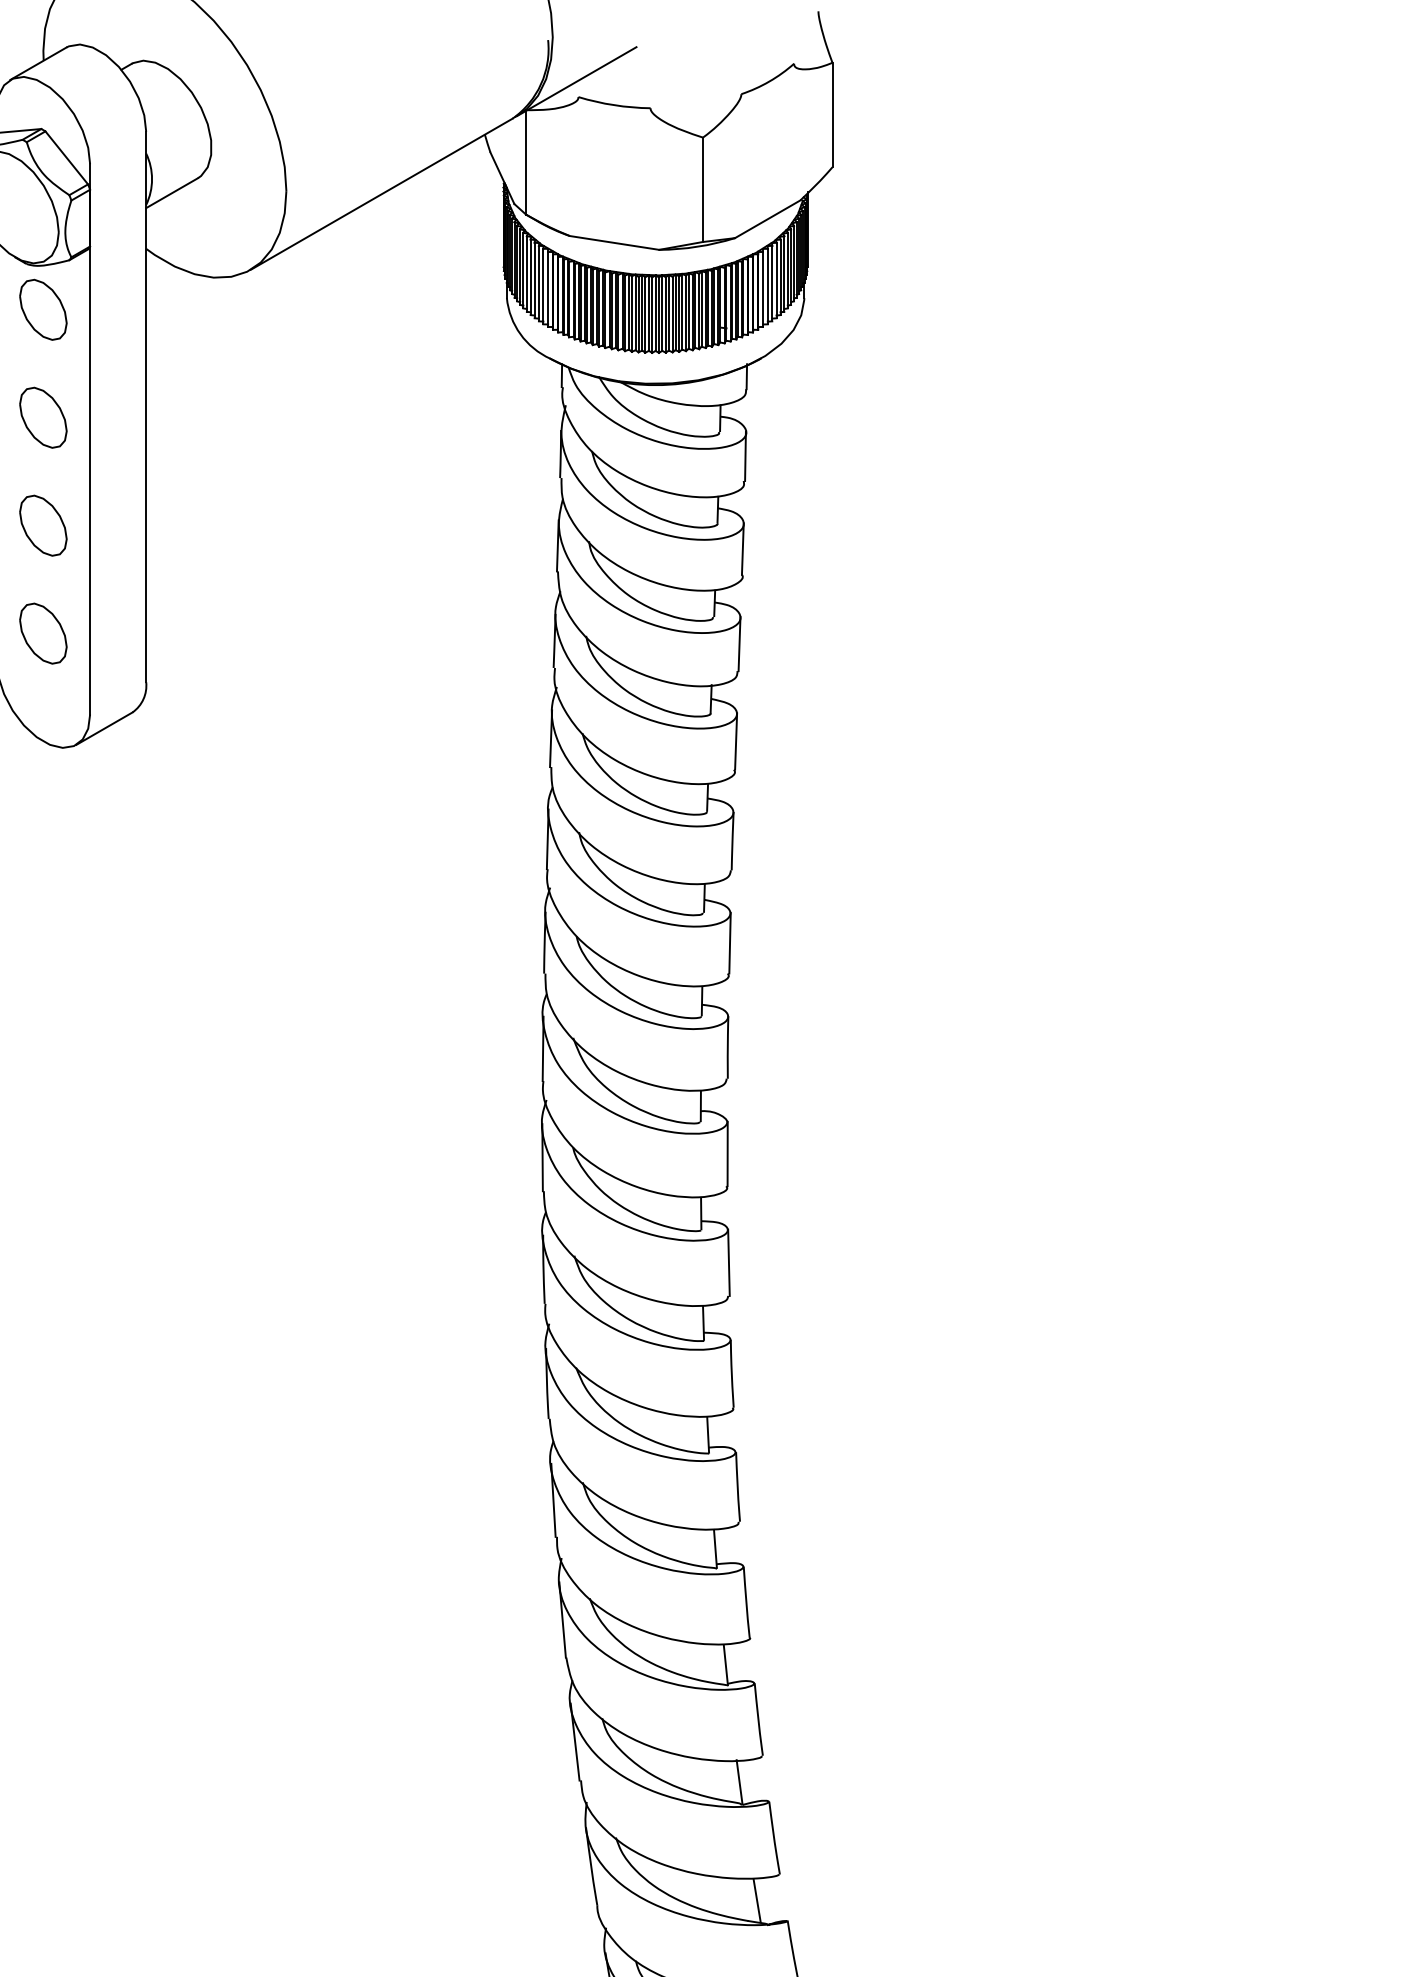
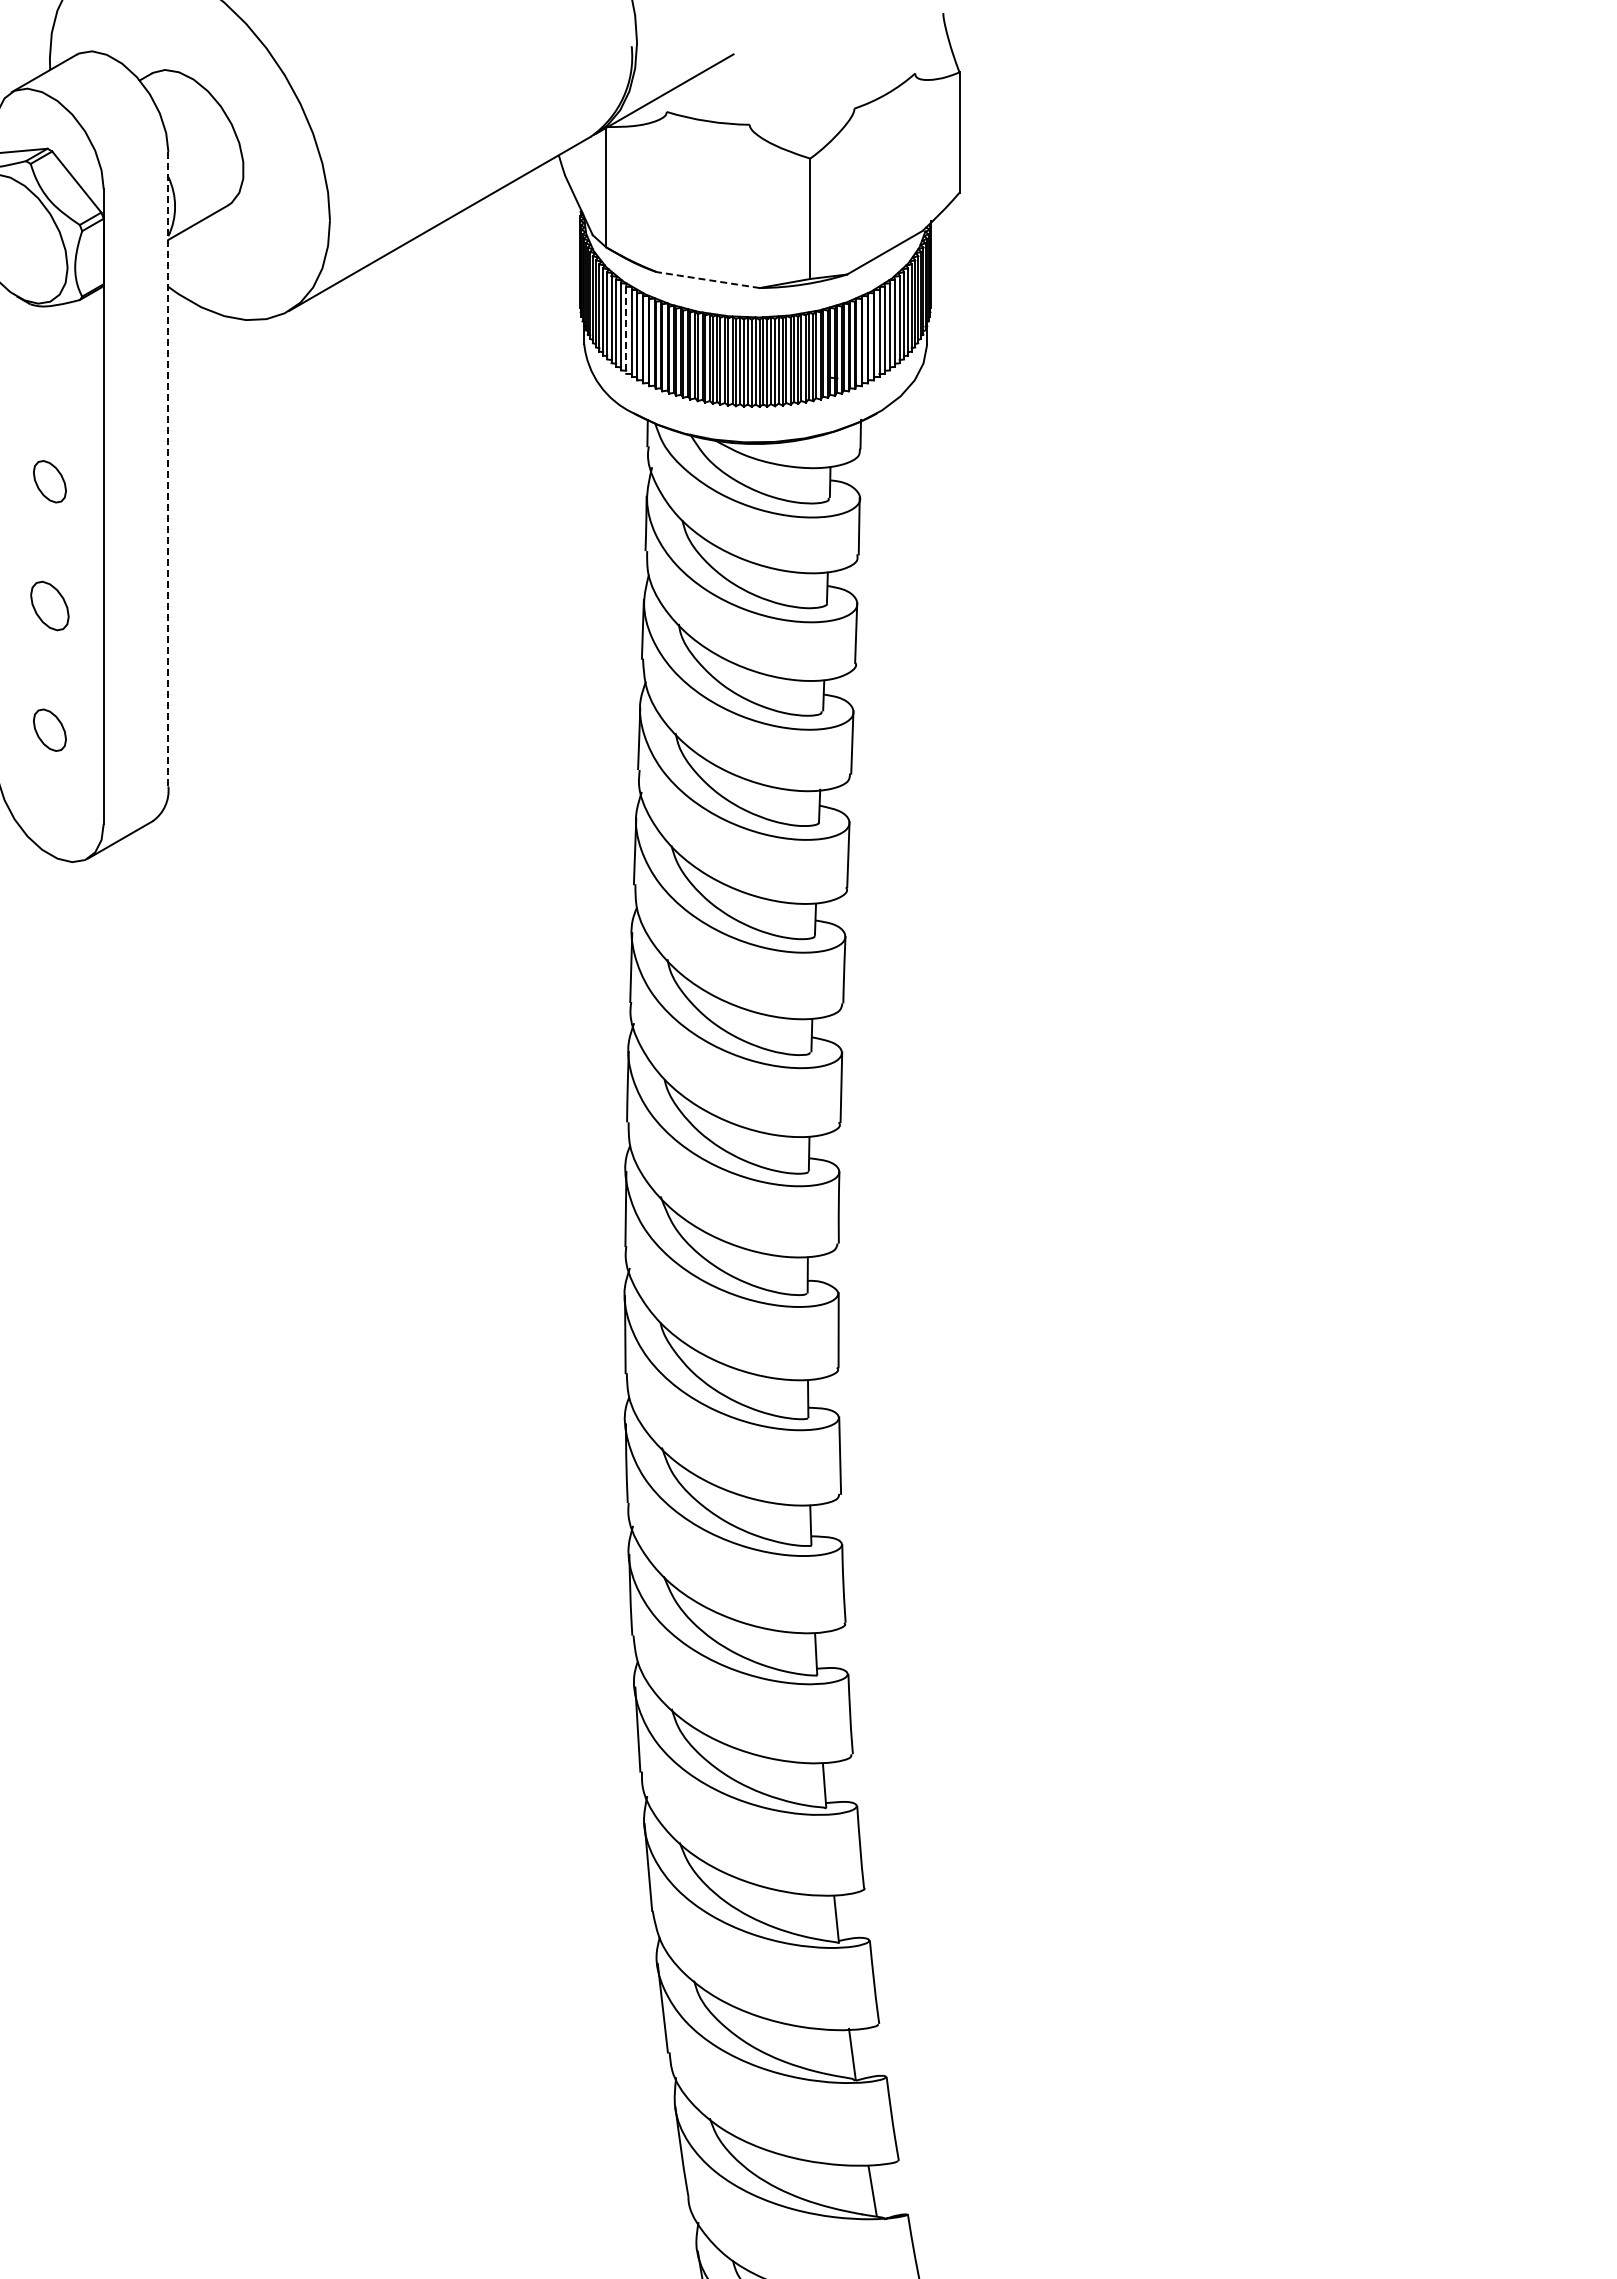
line: (613, 243) -> (707, 280), solid -> dashed
line: (543, 286) -> (626, 330), solid -> dashed
part: (43, 309) -> (49, 356), removed
line: (146, 406) -> (168, 468), solid -> dashed
part: (43, 417) -> (49, 481), size x0.6
part: (43, 525) -> (49, 605), size x0.7
part: (43, 632) -> (49, 729), size x0.6

